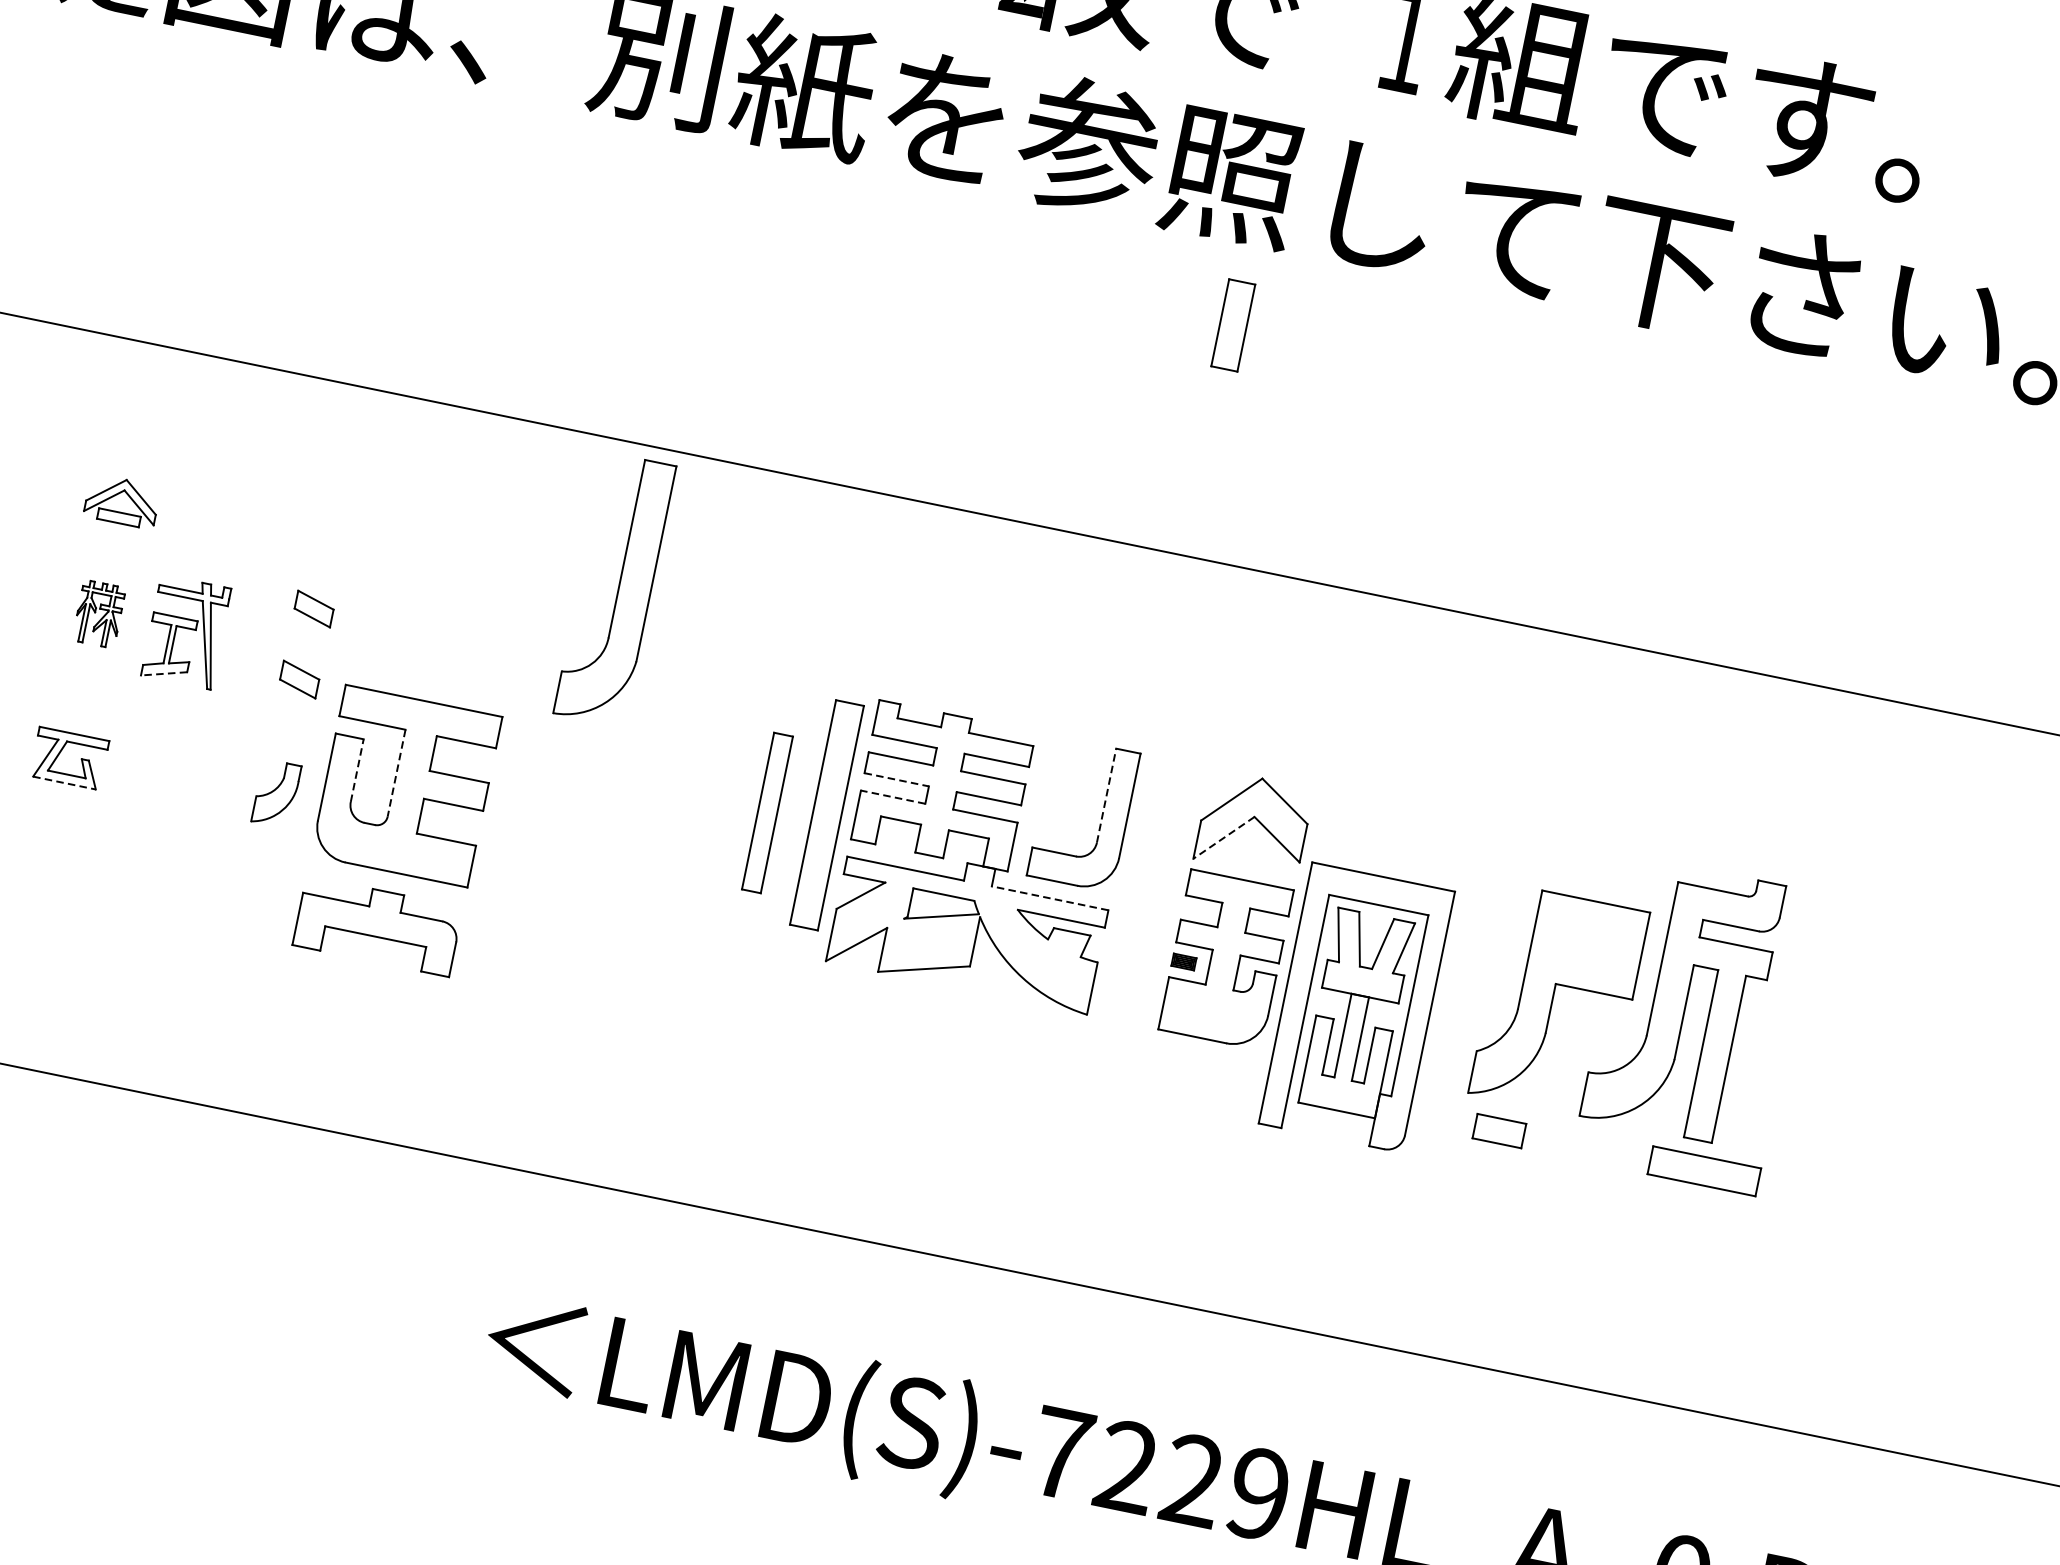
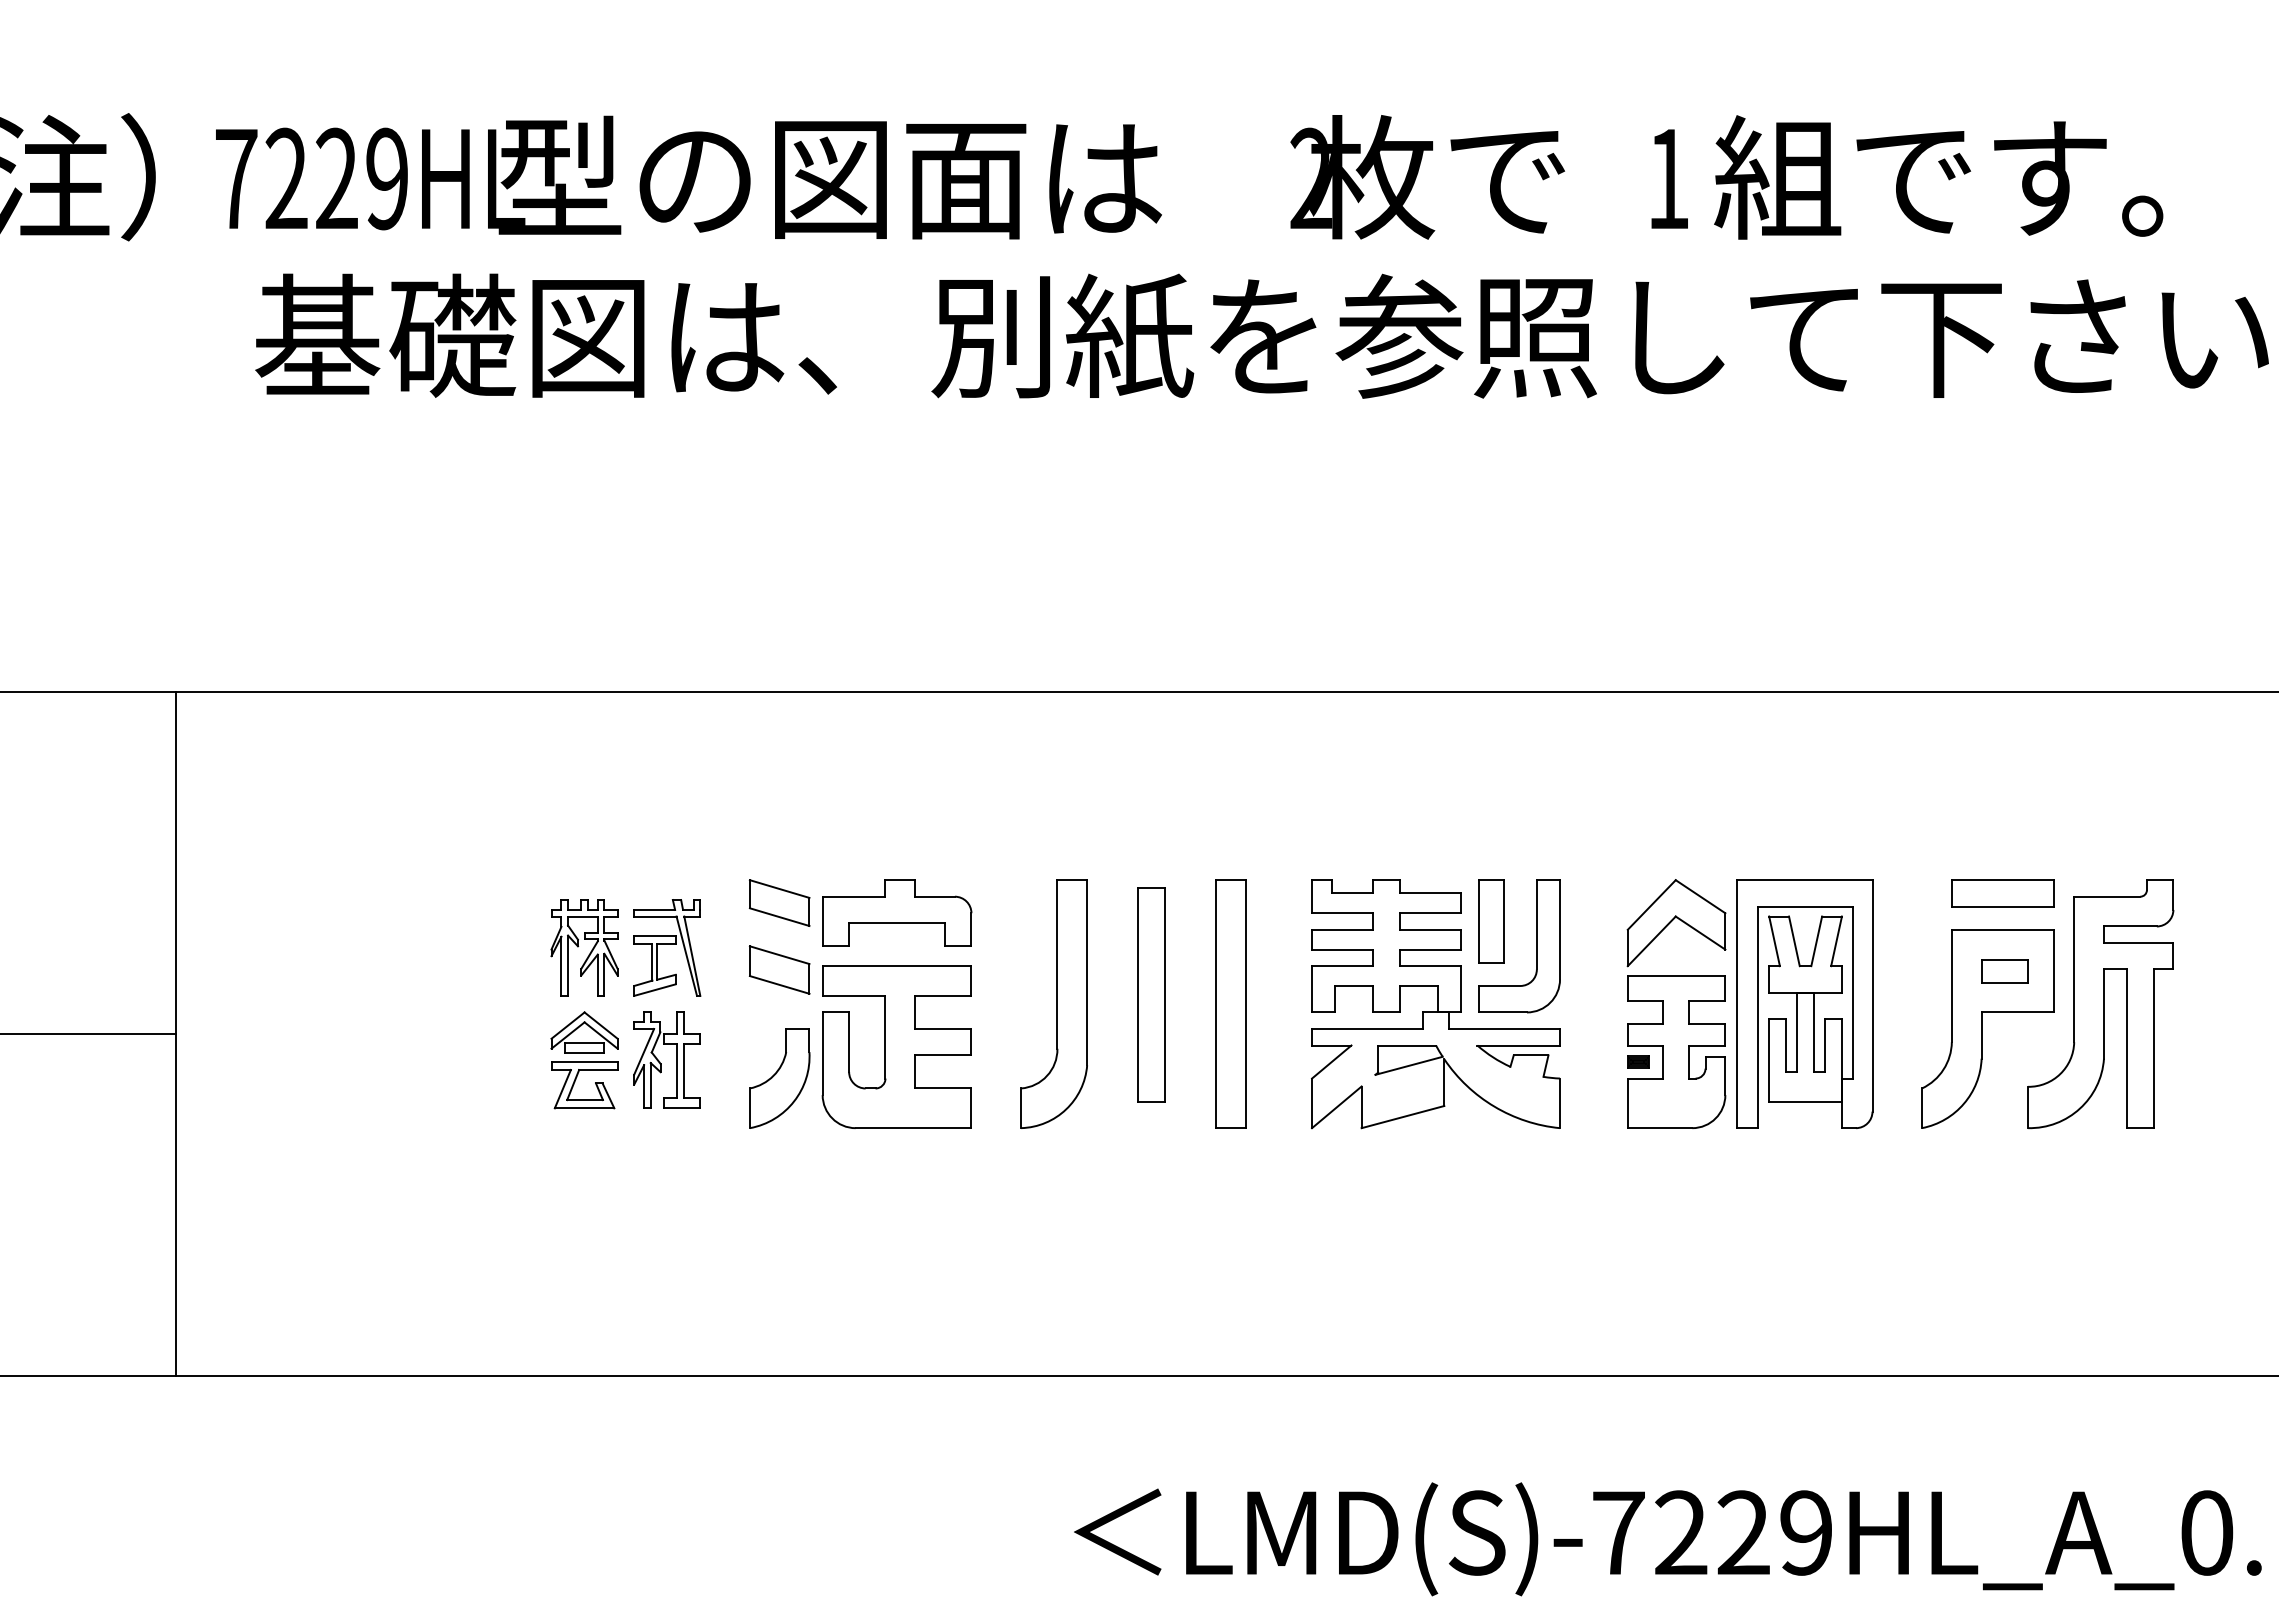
part: (1233, 325) -> (1491, 921), moved
part: (120, 494) -> (581, 1026), moved
part: (614, 588) -> (1053, 1003), moved
part: (314, 608) -> (779, 902), size x1.67
part: (99, 613) -> (584, 947), size x1.67
line: (163, 674) -> (654, 990), dashed -> solid
part: (299, 679) -> (779, 969), size x1.67
part: (155, 752) -> (661, 1063), added
line: (357, 771) -> (849, 1042), dashed -> solid
line: (396, 773) -> (885, 1037), dashed -> solid
line: (896, 779) -> (1342, 949), dashed -> solid
line: (64, 783) -> (584, 1108), dashed -> solid
part: (276, 793) -> (779, 1078), size x1.67
line: (1106, 795) -> (1536, 924), dashed -> solid
line: (892, 797) -> (1342, 966), dashed -> solid
part: (767, 812) -> (1230, 1003), size x1.67
part: (826, 814) -> (1151, 994), moved
line: (1223, 837) -> (1651, 941), dashed -> solid
line: (1050, 897) -> (1504, 1028), dashed -> solid
part: (378, 925) -> (897, 912), moved
part: (1356, 1006) -> (1804, 1003), moved
part: (1499, 1131) -> (2004, 971), moved
part: (1703, 1171) -> (2002, 893), moved

